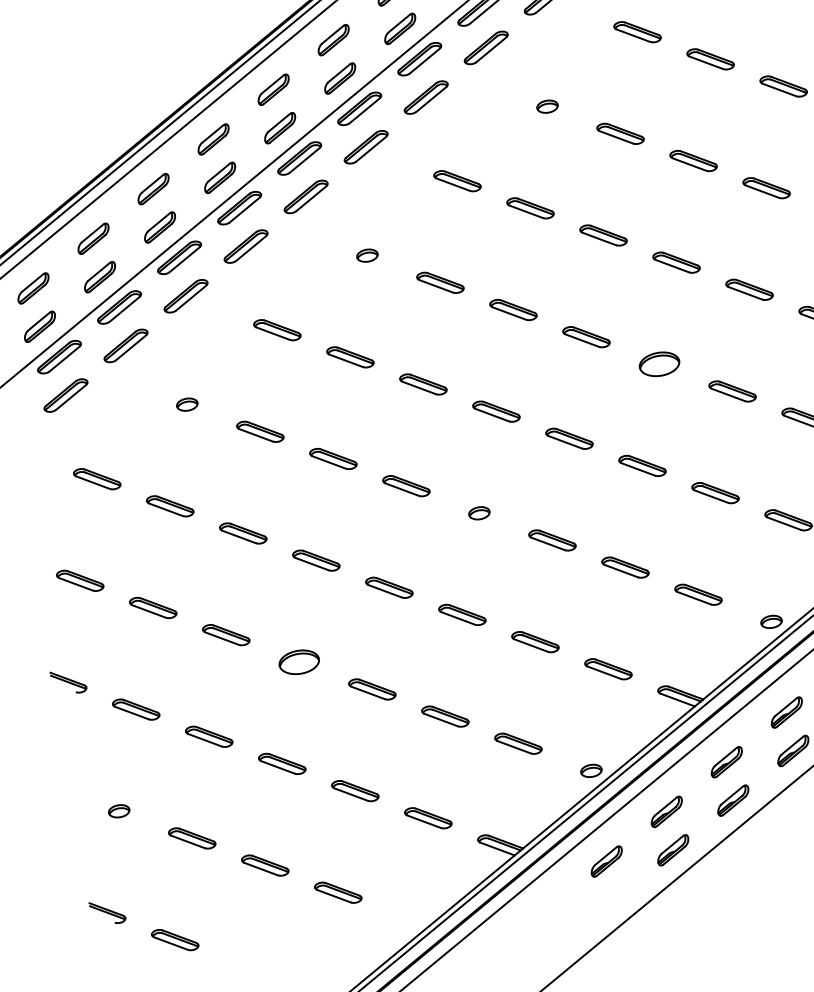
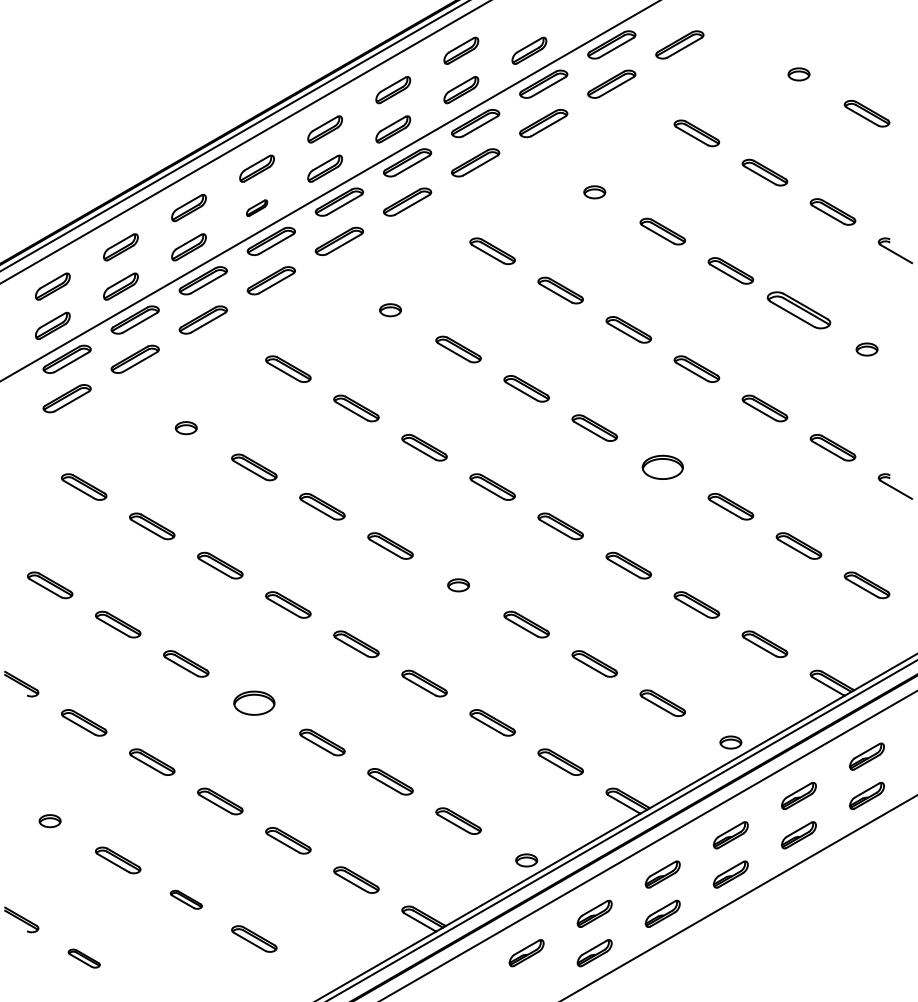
part: (219, 178) -> (256, 208), size x0.6
part: (766, 187) -> (798, 309), size x1.4
part: (265, 865) -> (186, 899), size x0.7
part: (175, 939) -> (84, 958), size x0.7

